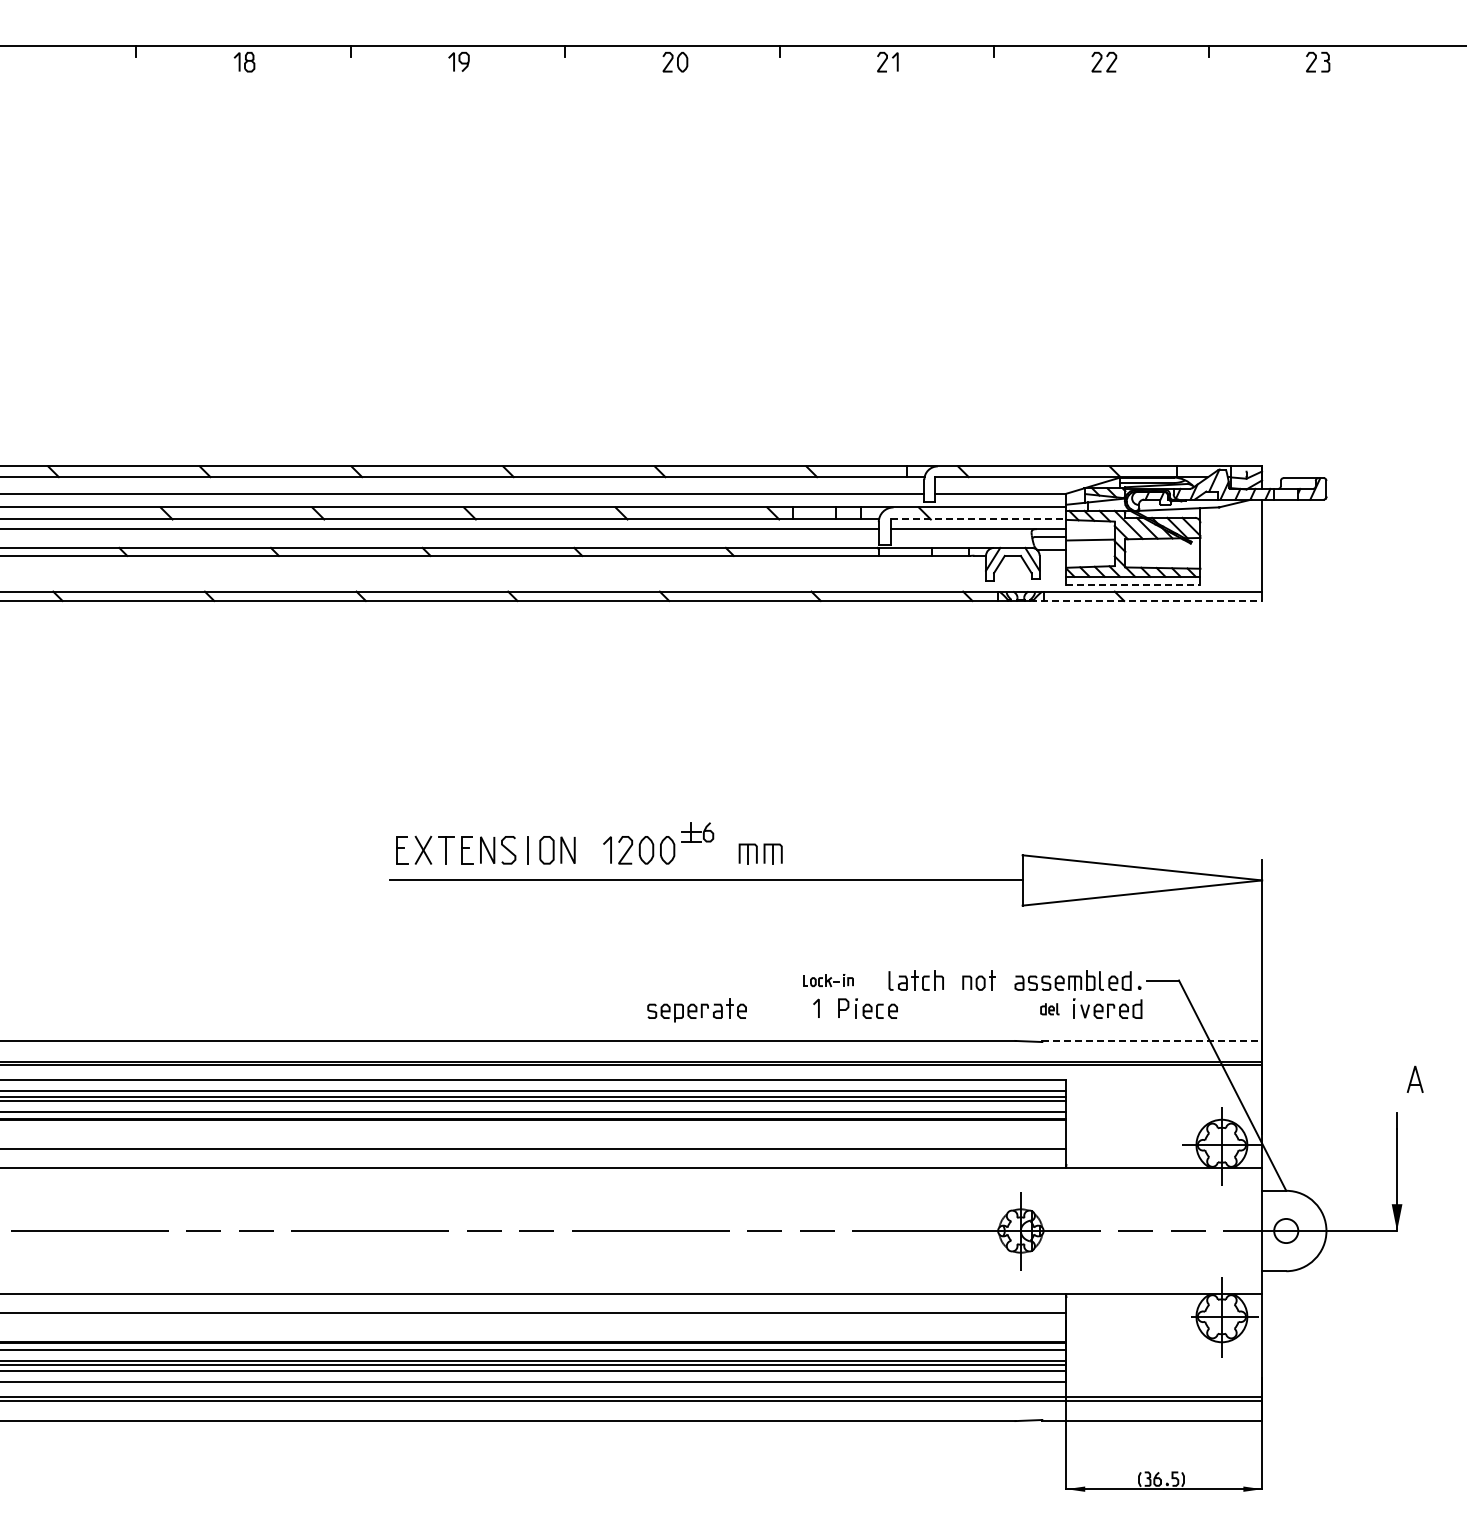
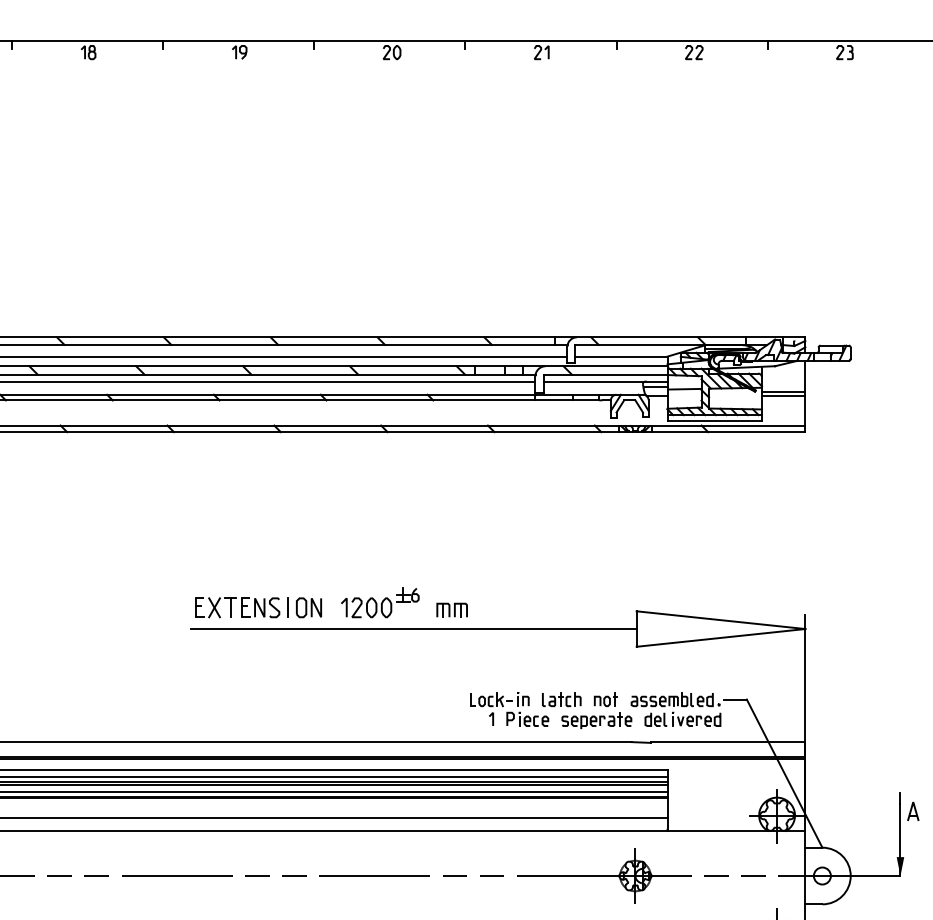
line: (978, 519) -> (605, 374), dashed -> solid
line: (1231, 544) -> (783, 392), added
line: (1231, 549) -> (783, 395), added
line: (1133, 584) -> (714, 420), dashed -> solid
line: (1146, 600) -> (723, 431), dashed -> solid
part: (828, 980) -> (499, 699), size x1.67
part: (1049, 1008) -> (655, 719), size x1.67
part: (696, 1010) -> (596, 720), moved
line: (1152, 1040) -> (728, 741), dashed -> solid
part: (1414, 1078) -> (912, 810), moved

